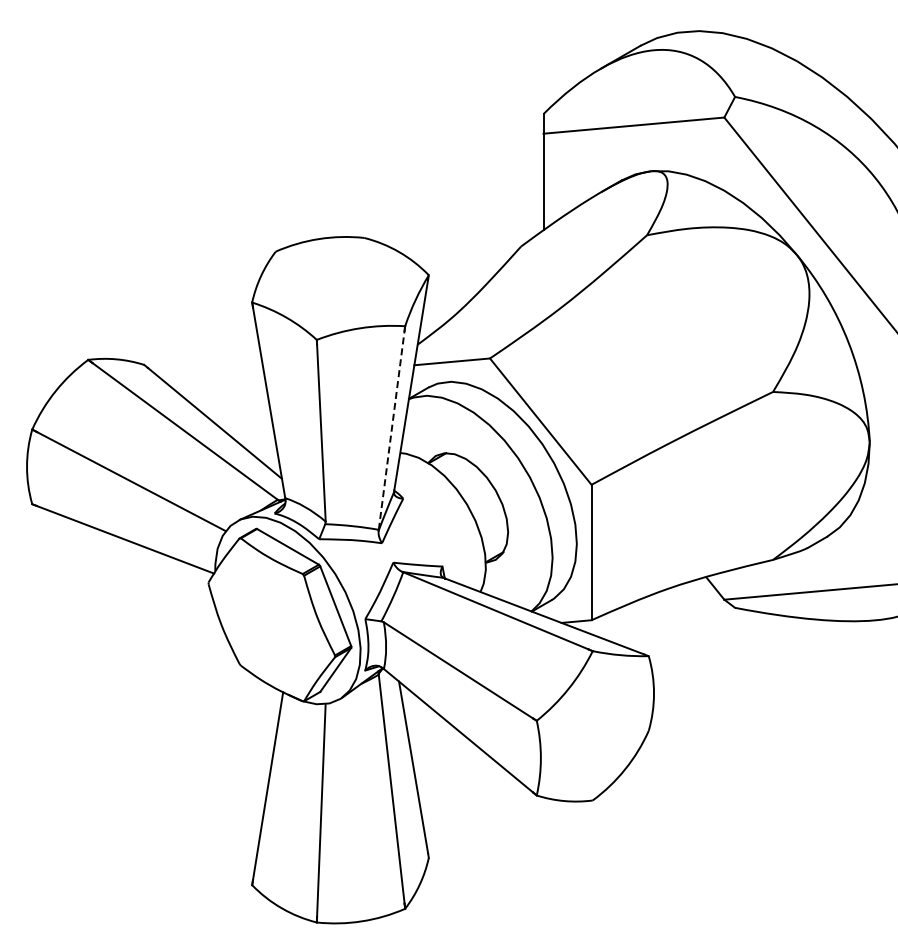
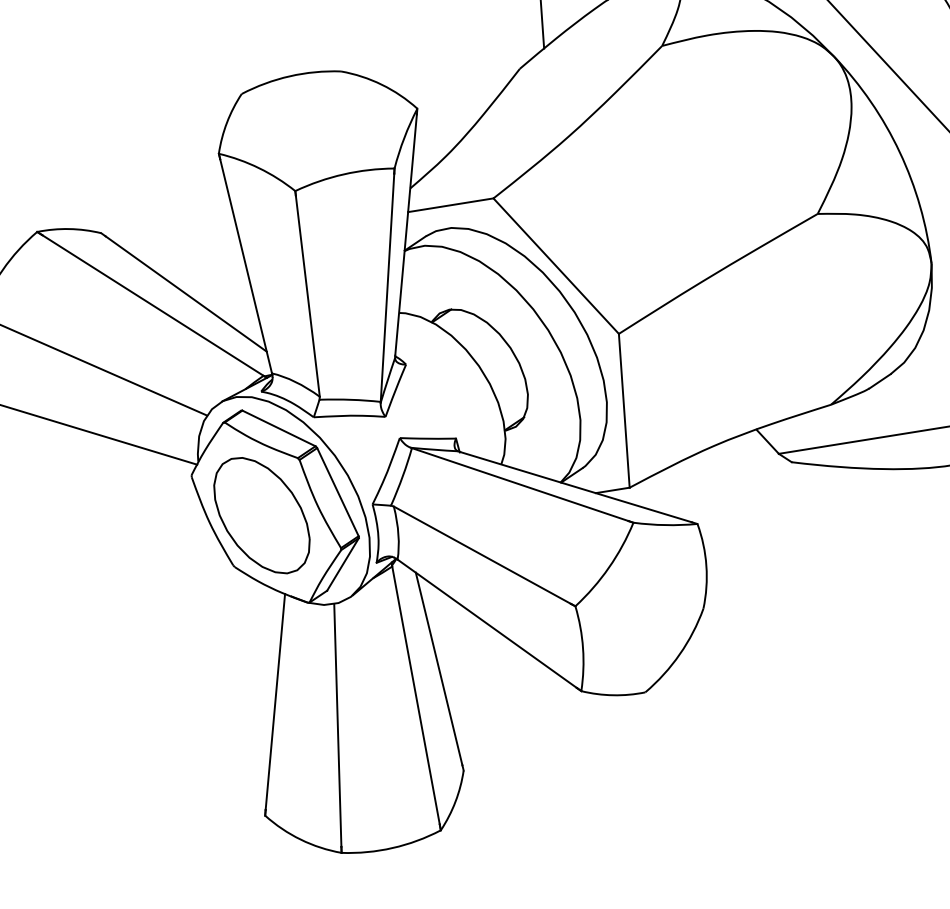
line: (391, 429) -> (387, 286), dashed -> solid
part: (267, 622) -> (261, 516), added

